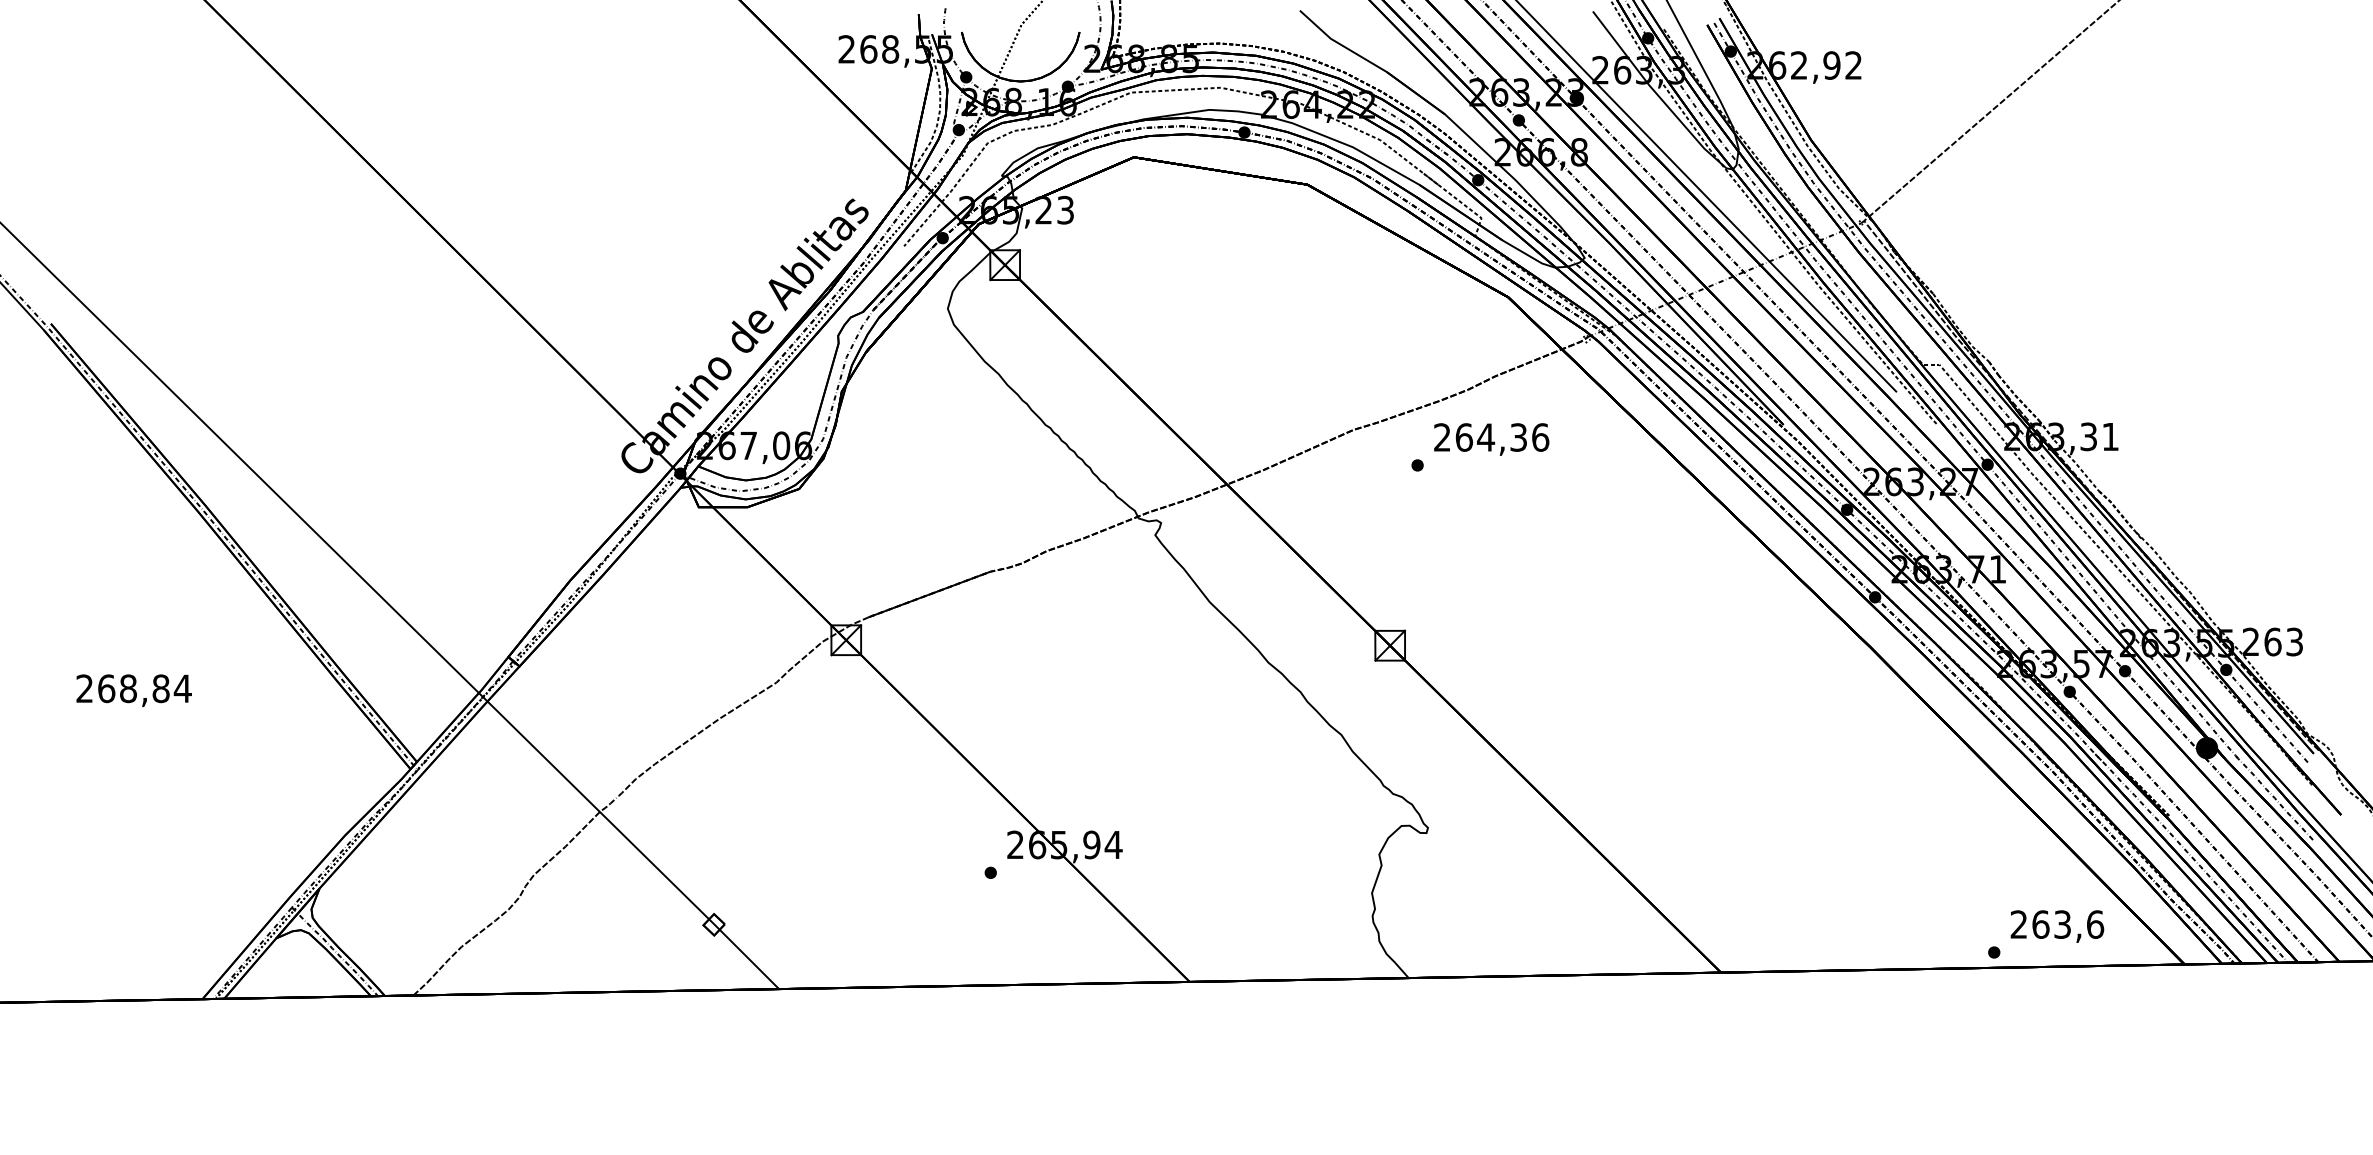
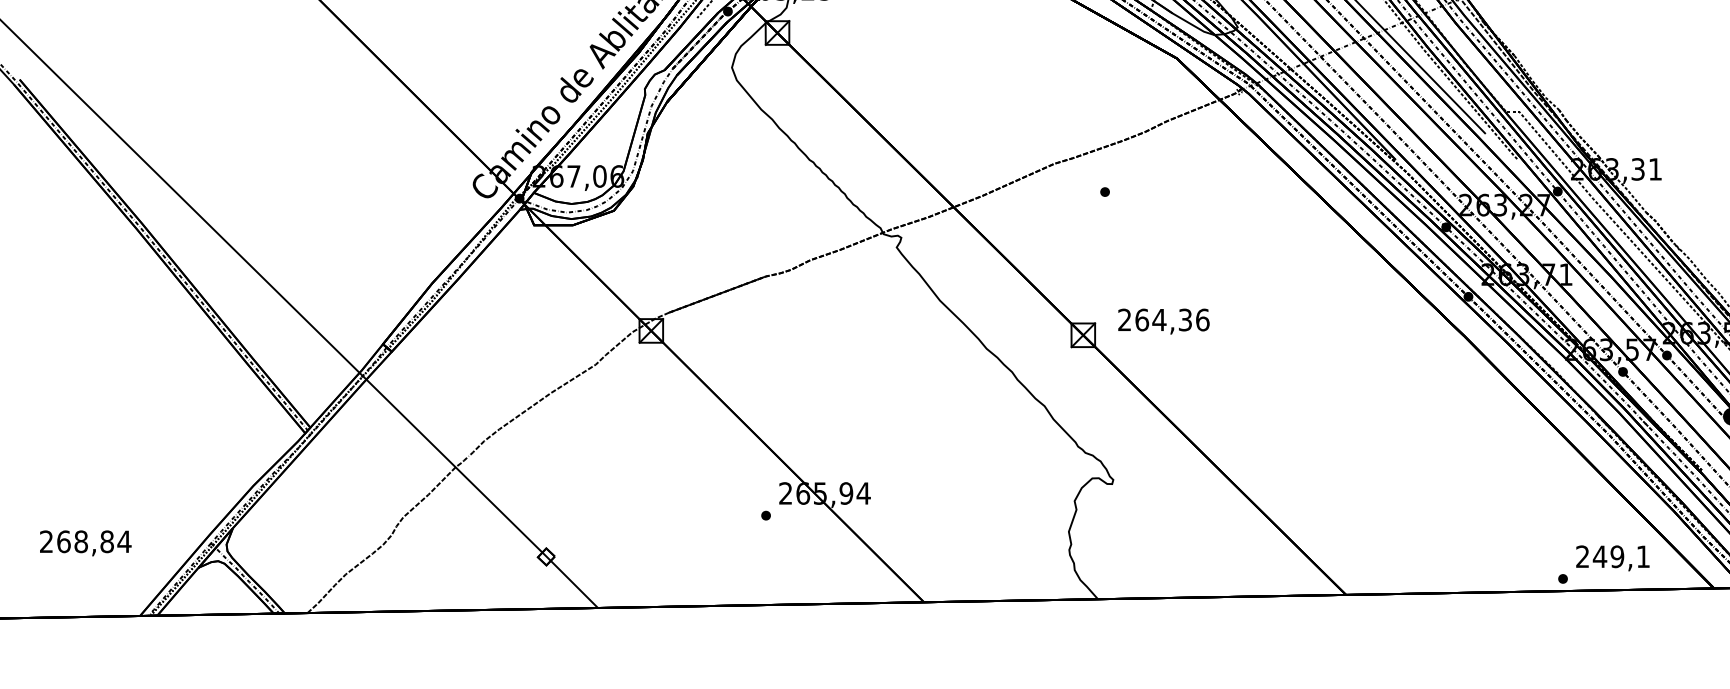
text: (1491, 439) -> (1163, 321), moved
text: (133, 690) -> (85, 543), moved
text: (2067, 924) -> (1621, 556), 263,6 -> 249,1

